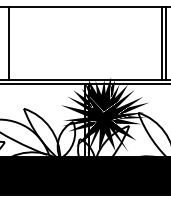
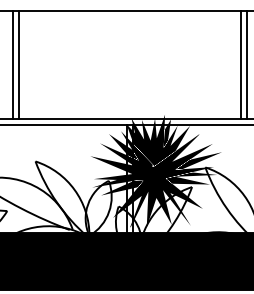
line: (12, 43) -> (18, 64), added

